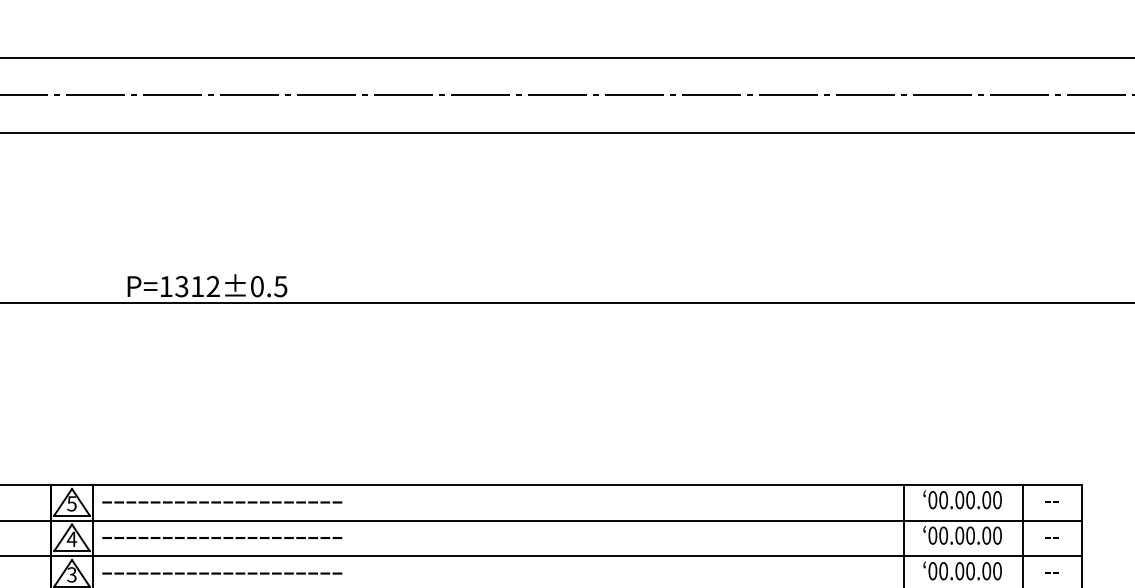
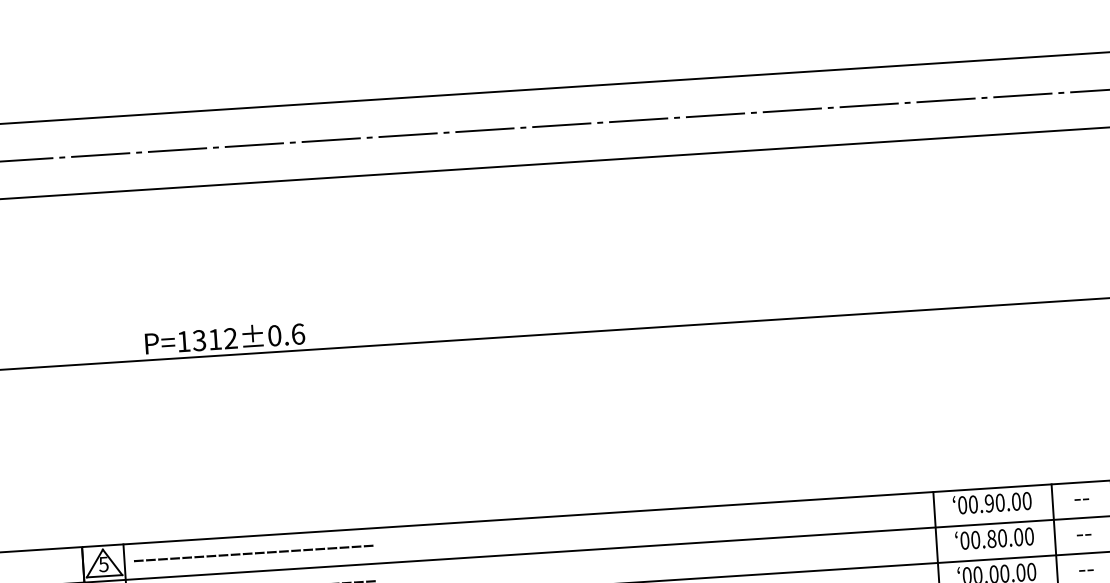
text: (280, 286) -> (297, 334), P=1312±0.5 -> P=1312±0.6
text: (959, 500) -> (989, 503), 00.00.00 -> 00.90.00
text: (959, 535) -> (991, 538), 00.00.00 -> 00.80.00

